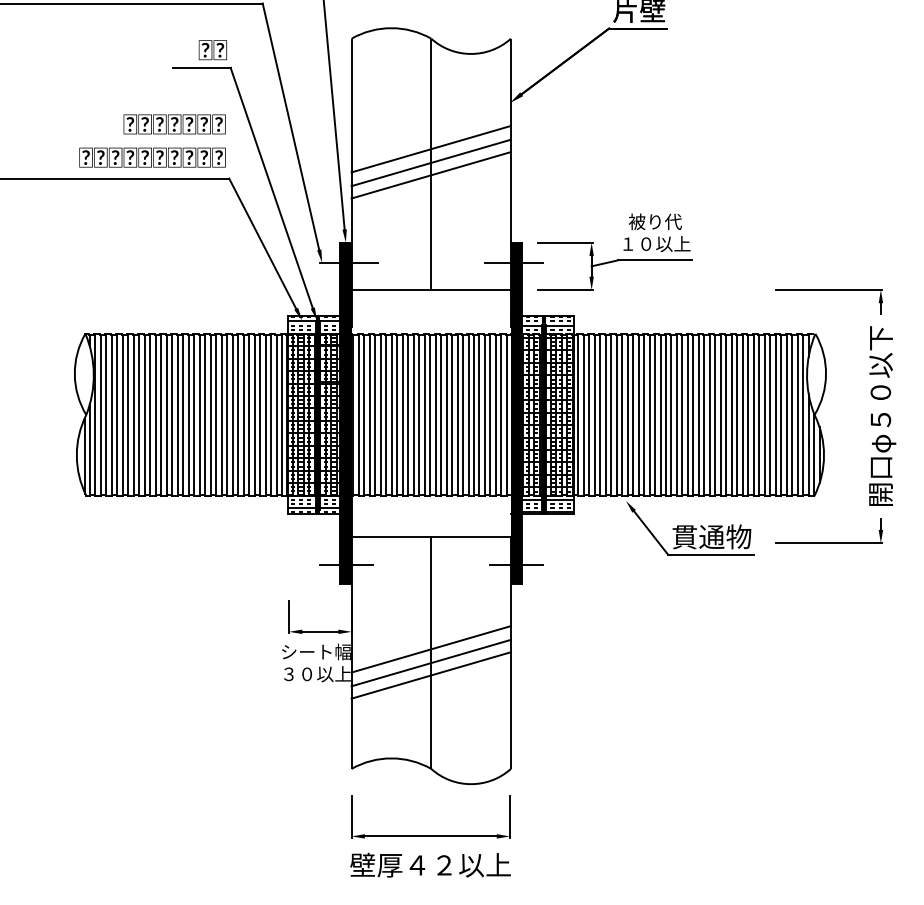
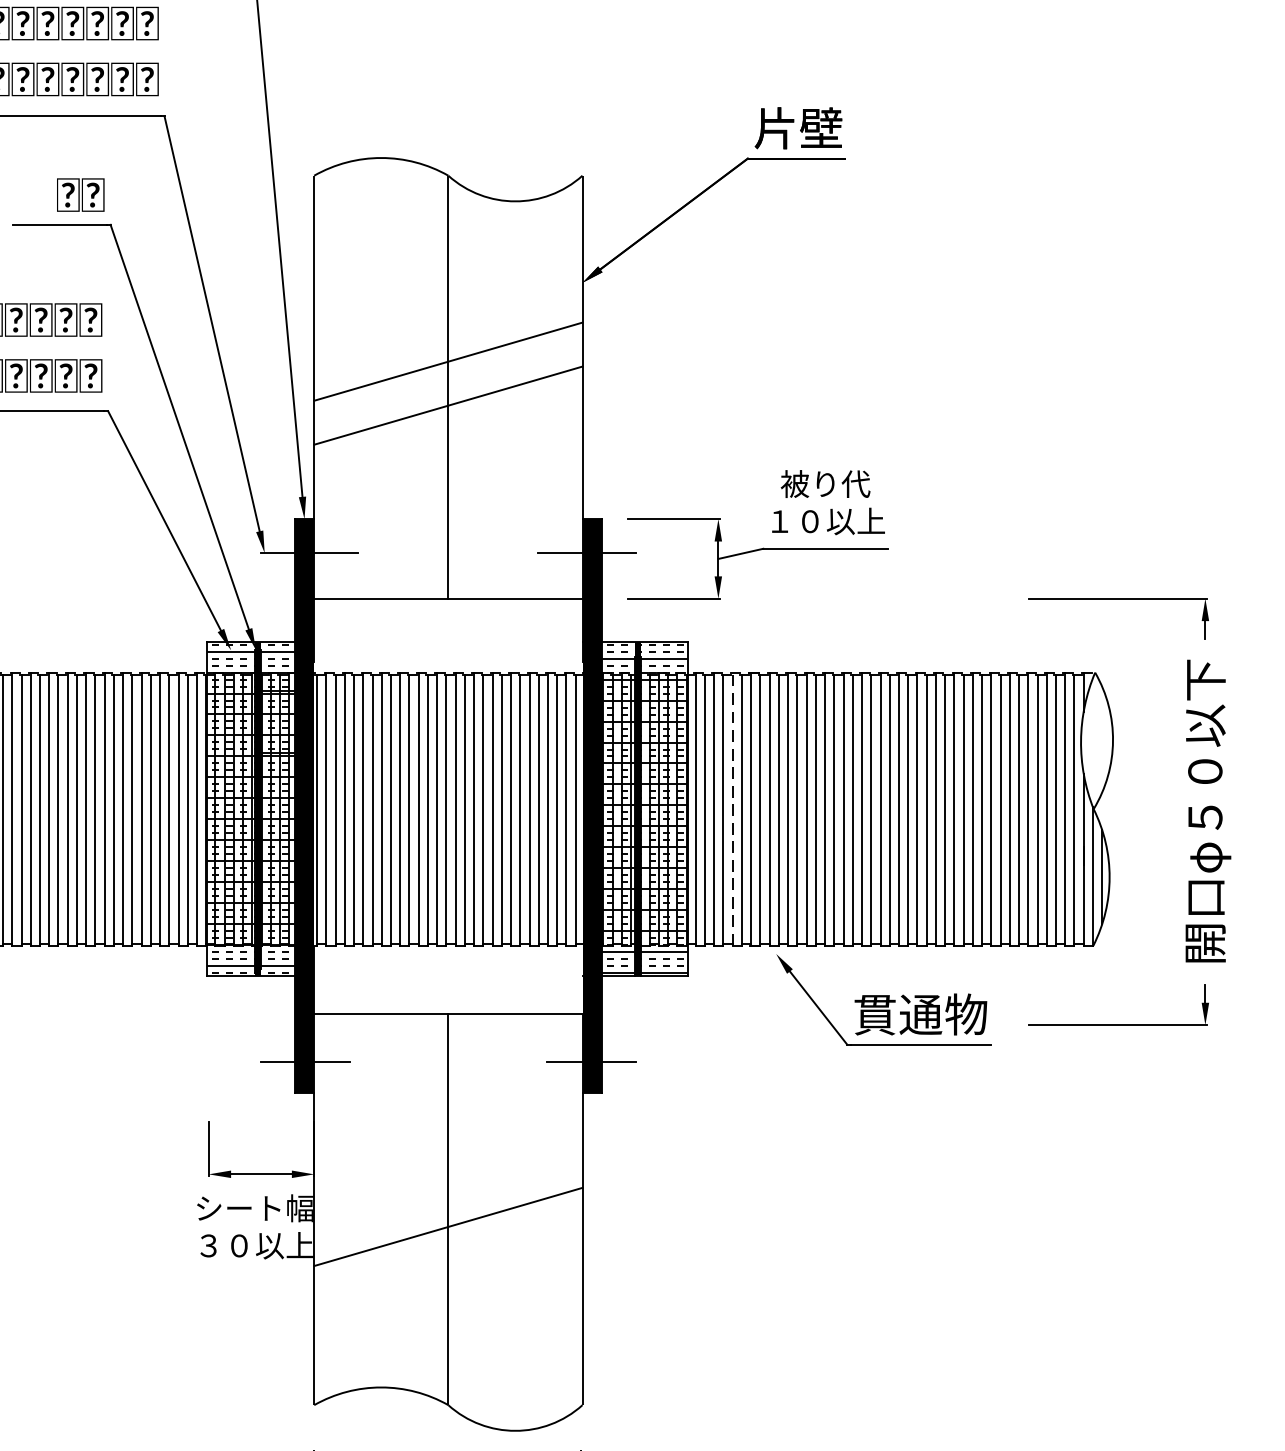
line: (430, 162) -> (447, 384), removed
line: (600, 414) -> (733, 808), solid -> dashed
line: (430, 649) -> (447, 1204), removed
line: (430, 675) -> (447, 1247), removed

